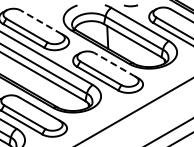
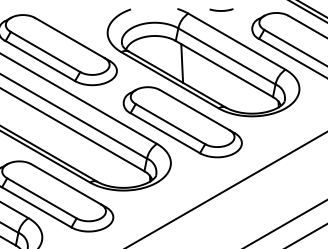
line: (41, 22) -> (70, 38), dashed -> solid
line: (115, 65) -> (195, 110), dashed -> solid

